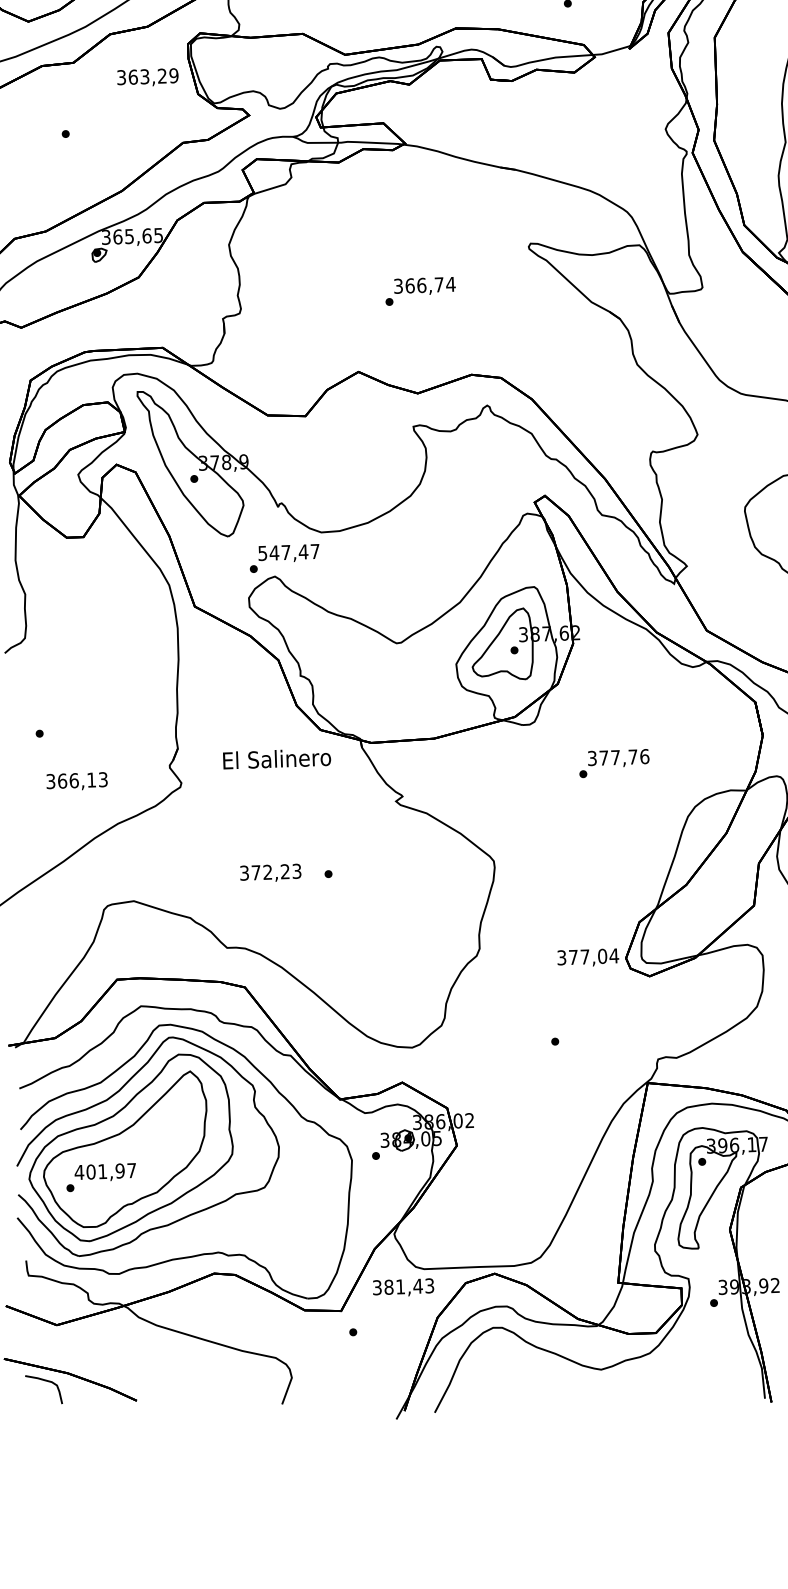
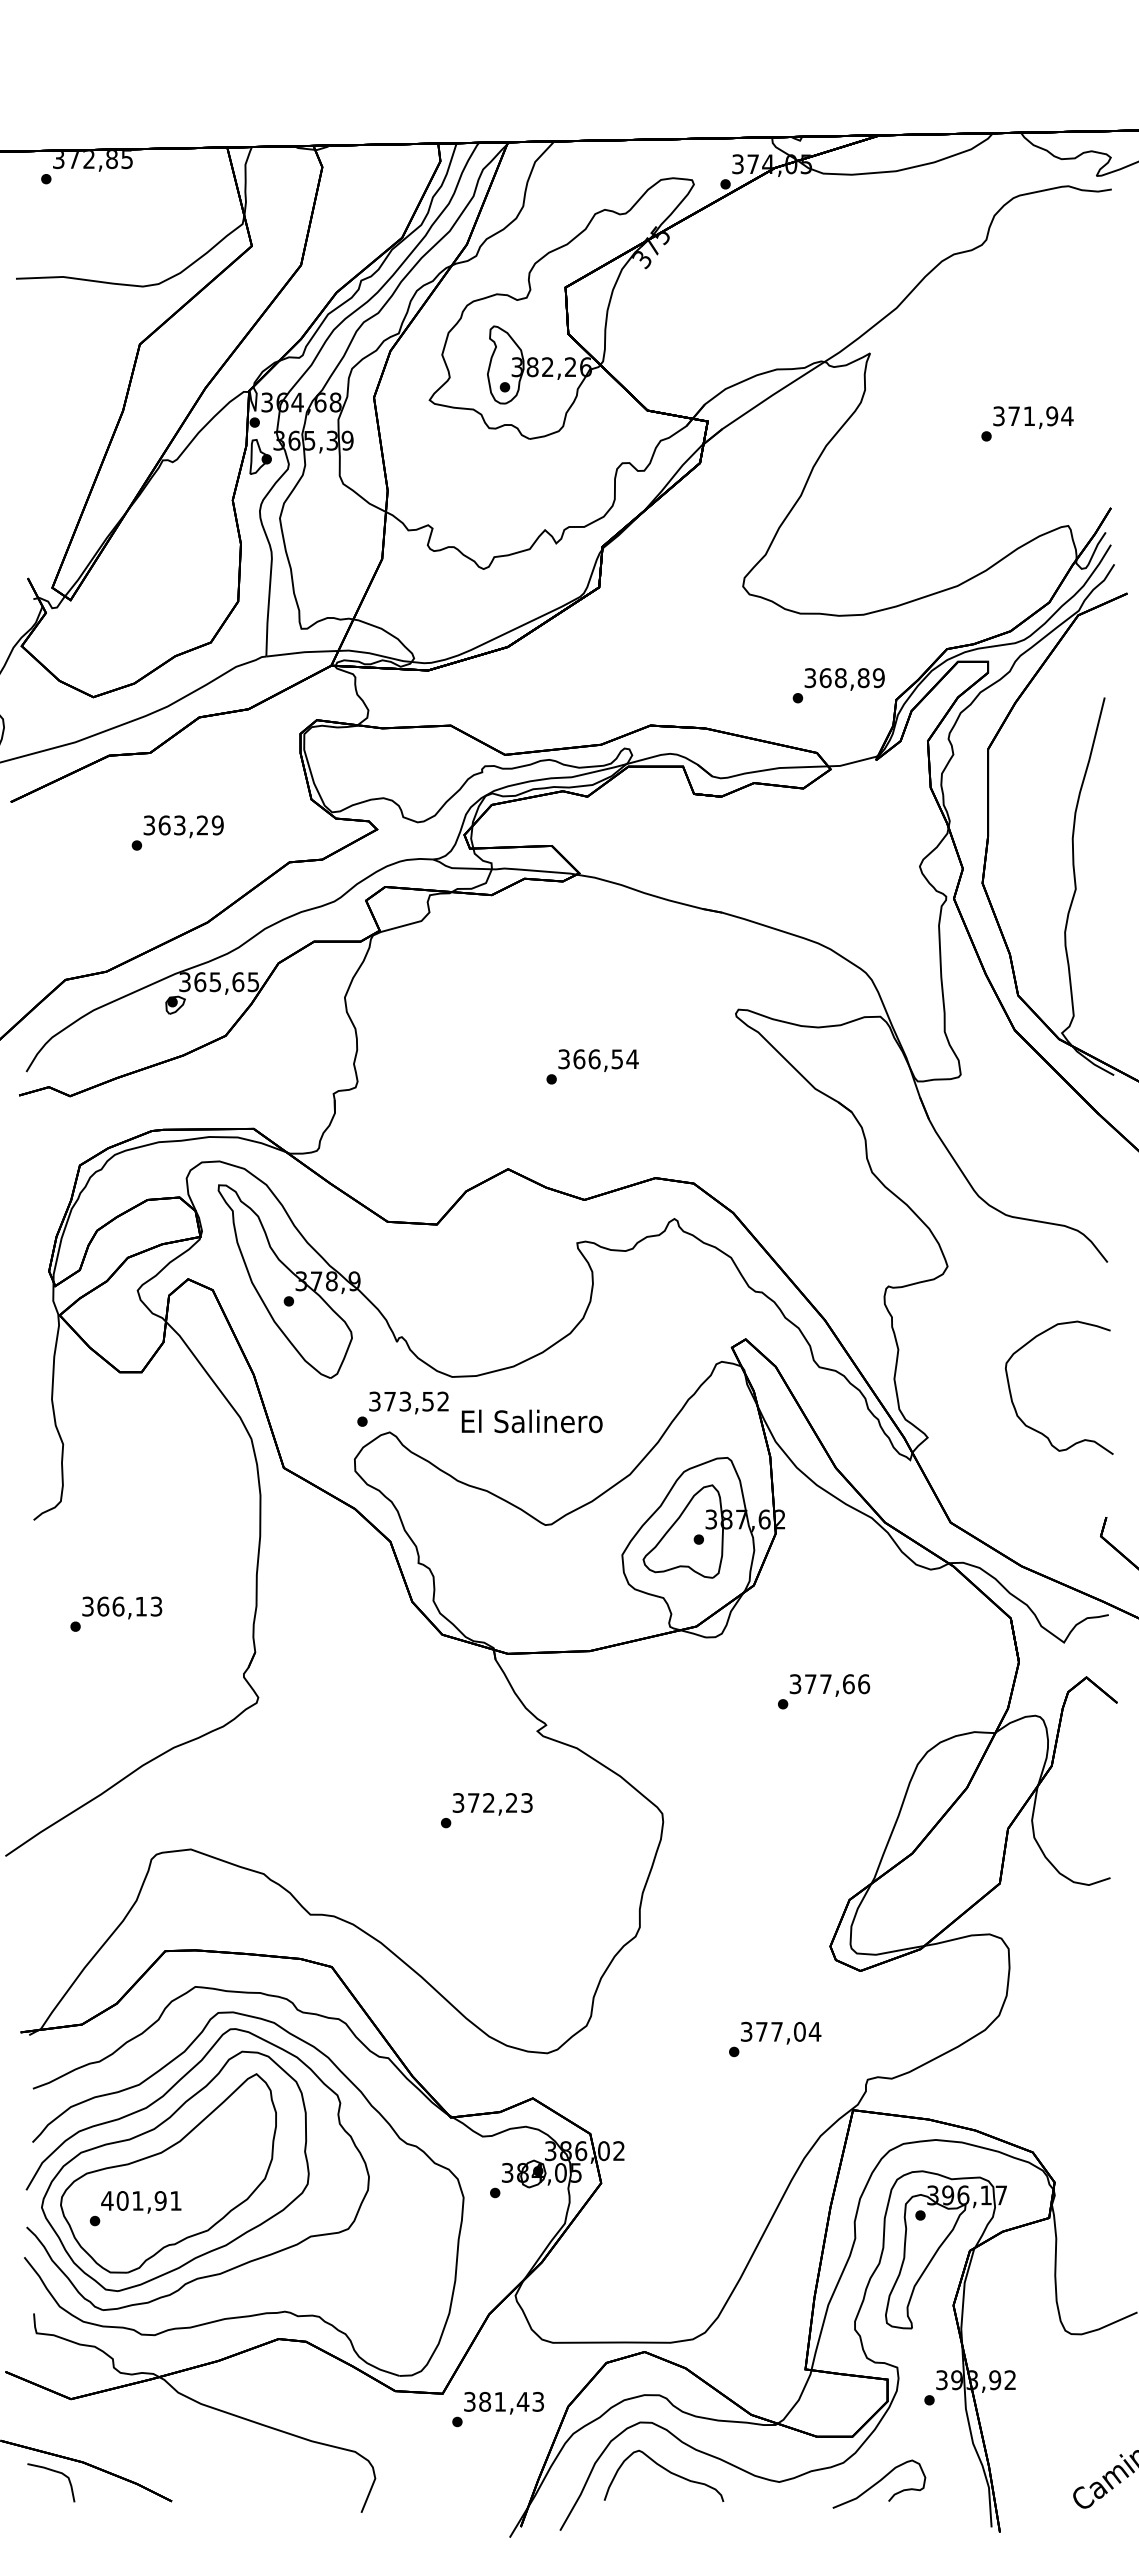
text: (147, 77) -> (183, 826), moved
text: (438, 285) -> (616, 1059), 366,74 -> 366,54
text: (288, 552) -> (408, 1401), 547,47 -> 373,52
text: (632, 757) -> (848, 1684), 377,76 -> 377,66
text: (276, 759) -> (531, 1421), moved
text: (77, 781) -> (122, 1607), moved
text: (270, 873) -> (492, 1804), moved
text: (588, 957) -> (781, 2032), moved
text: (131, 1170) -> (175, 2200), 401,97 -> 401,91
text: (403, 1288) -> (503, 2403), moved
curve: (513, 1363) -> (665, 2470), added
curve: (677, 1367) -> (879, 2482), added

